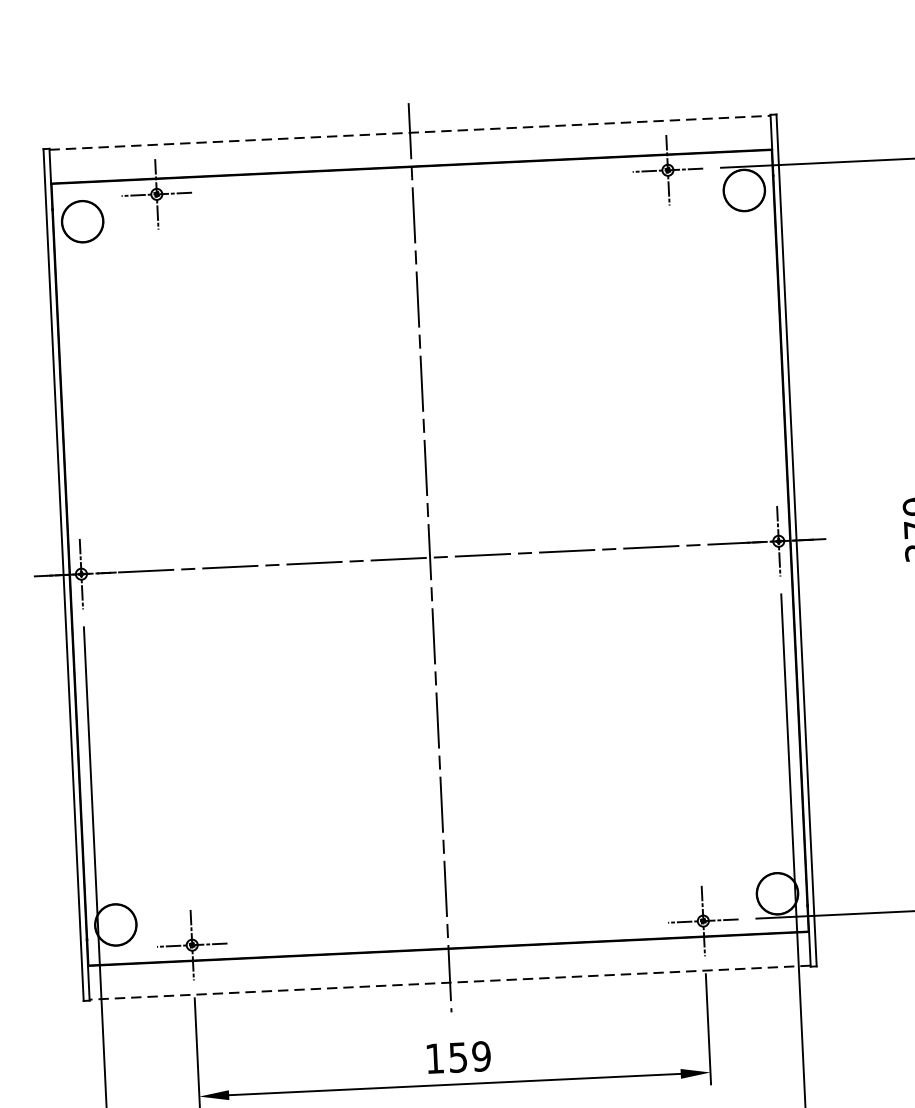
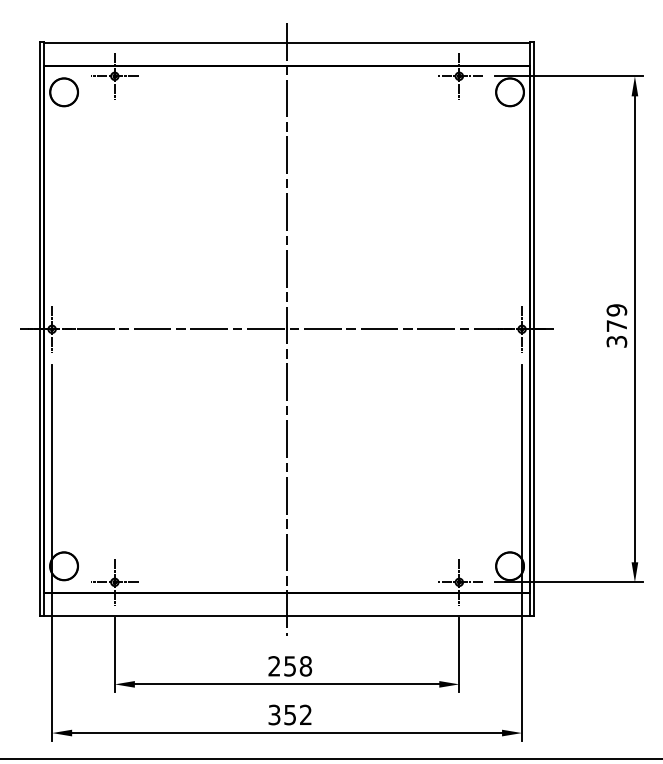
line: (410, 132) -> (287, 42), dashed -> solid
line: (450, 982) -> (287, 615), dashed -> solid
text: (458, 1057) -> (290, 666), 159 -> 258

